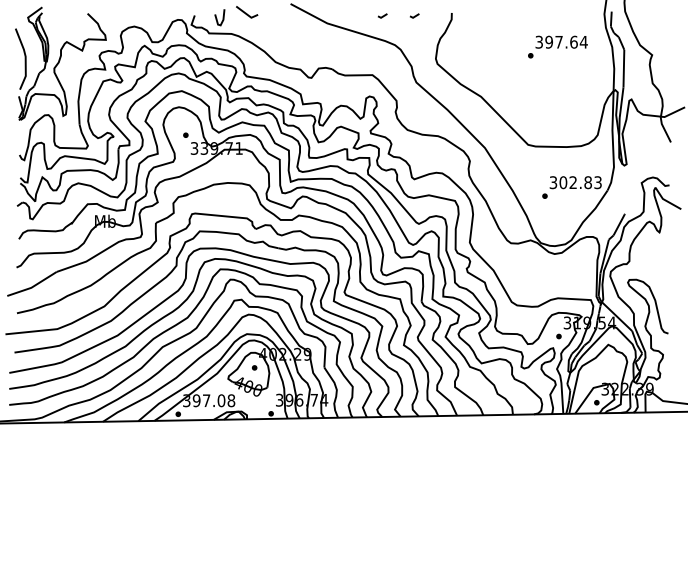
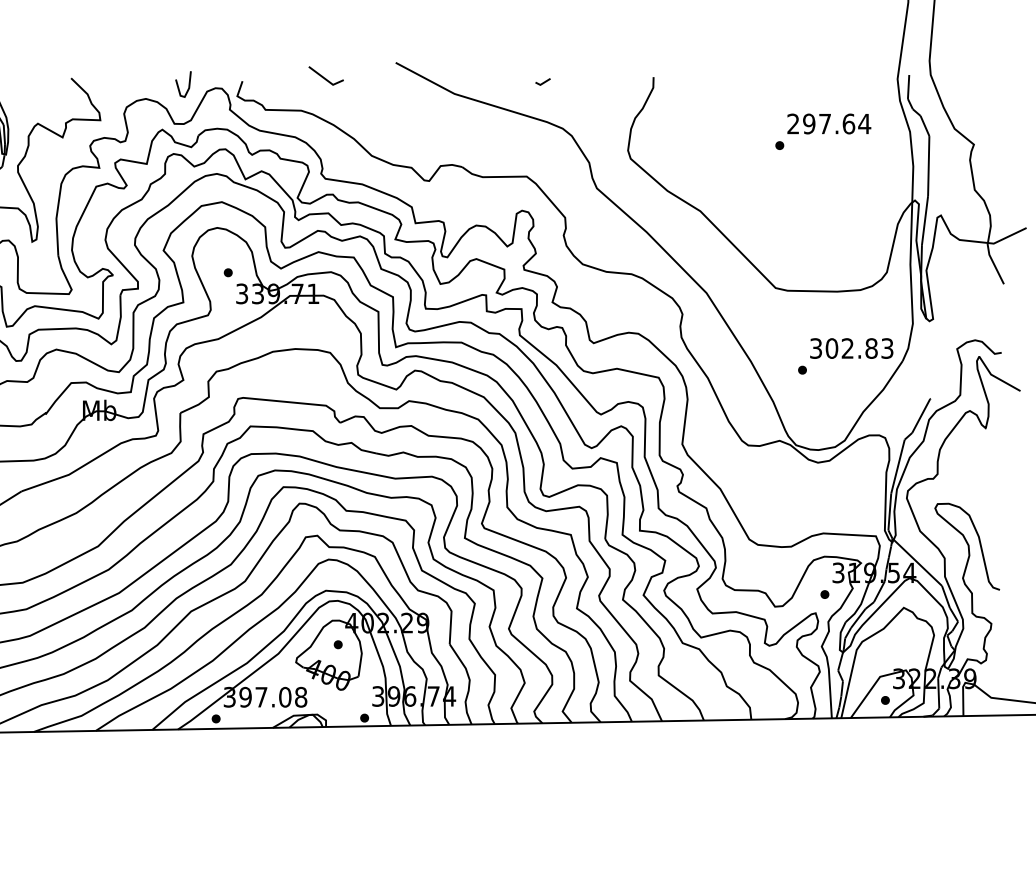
line: (414, 15) -> (593, 81), removed
line: (217, 18) -> (179, 86), moved
text: (538, 42) -> (792, 124), 397.64 -> 297.64

